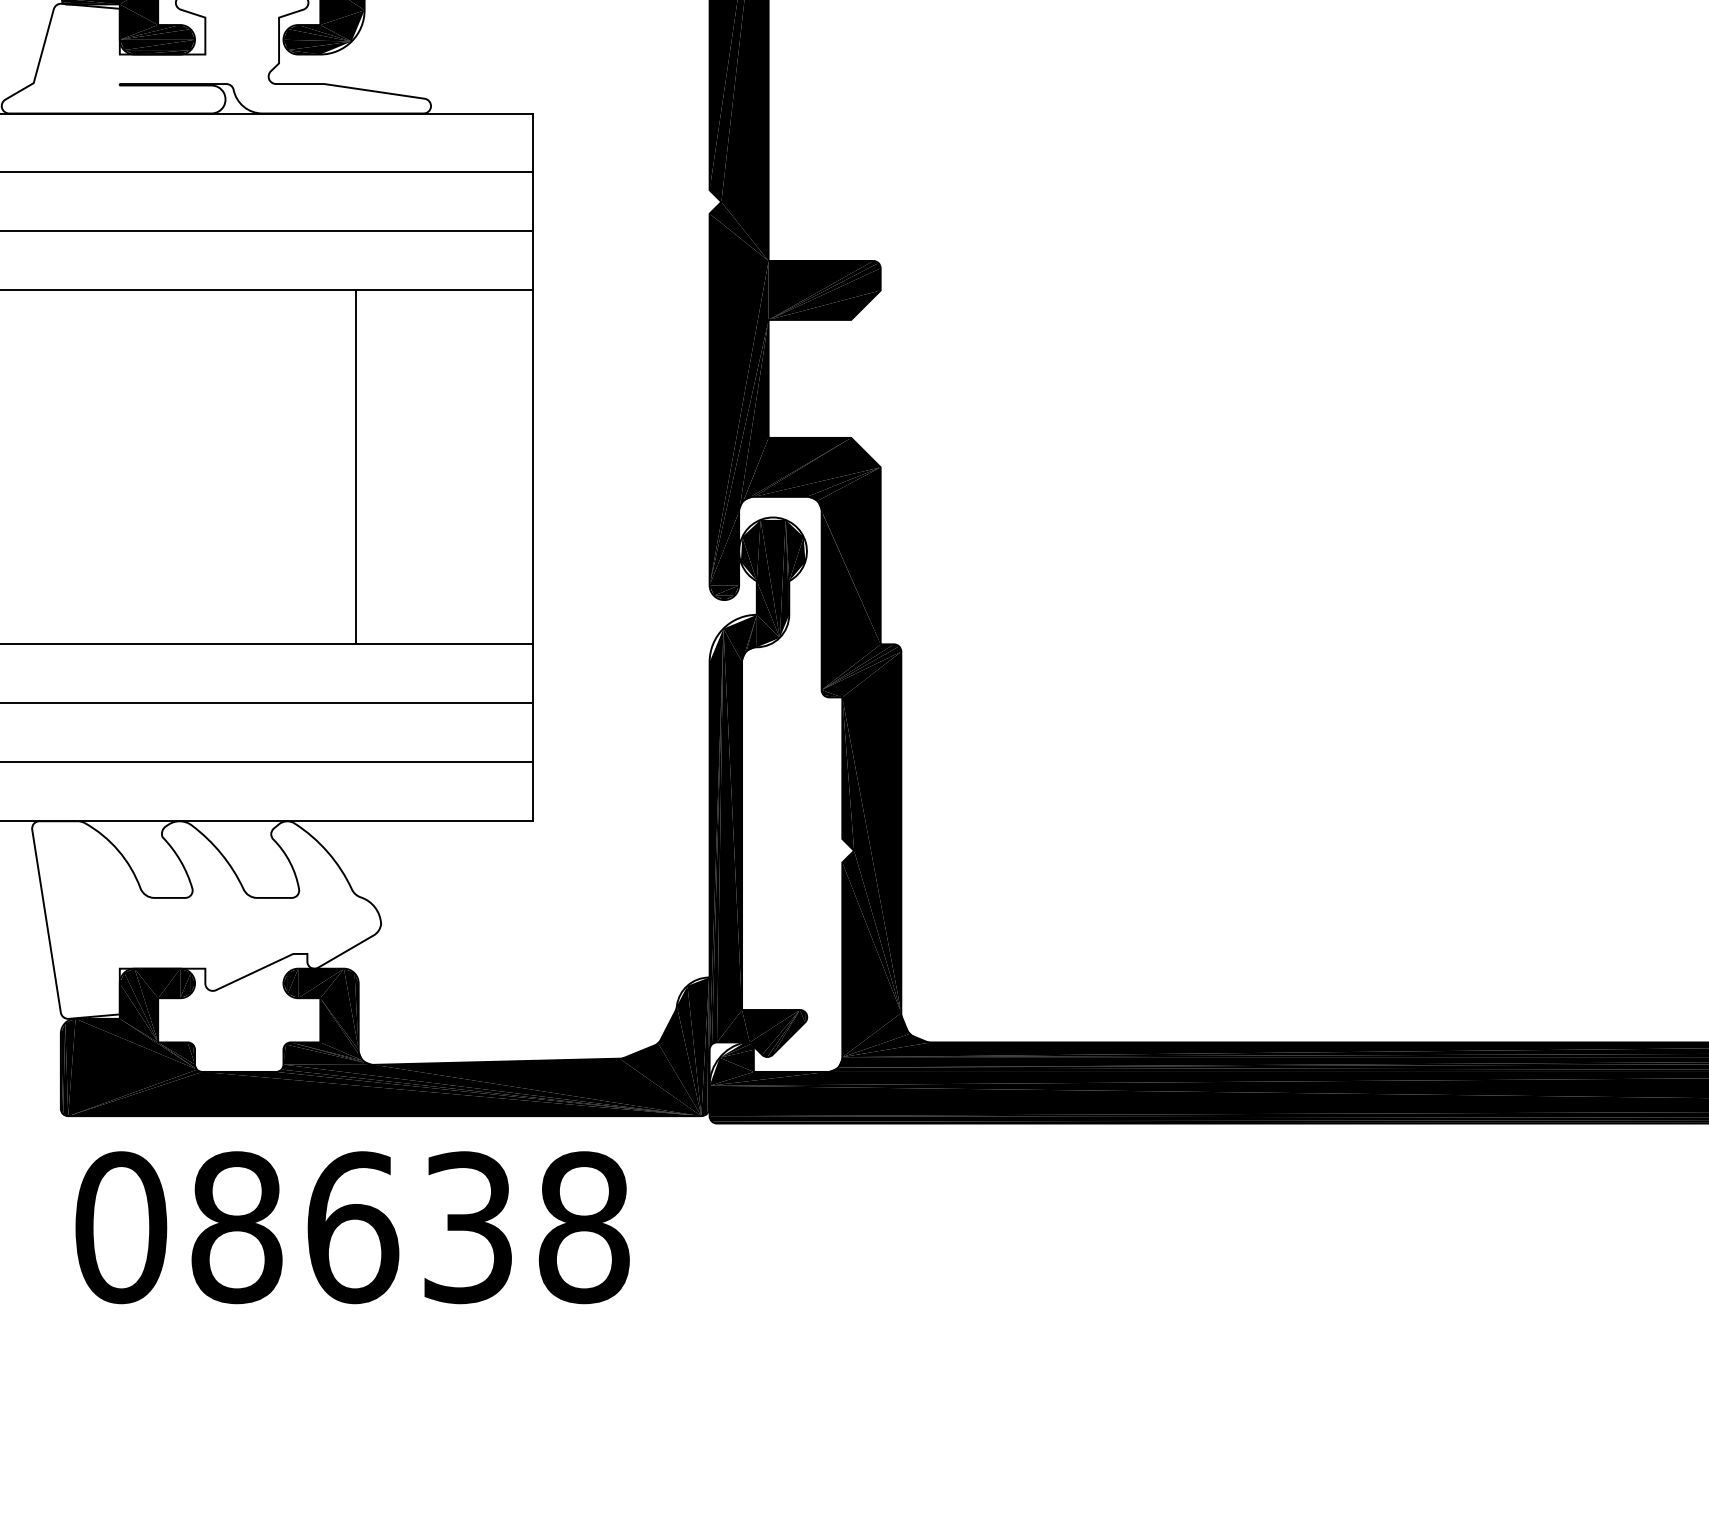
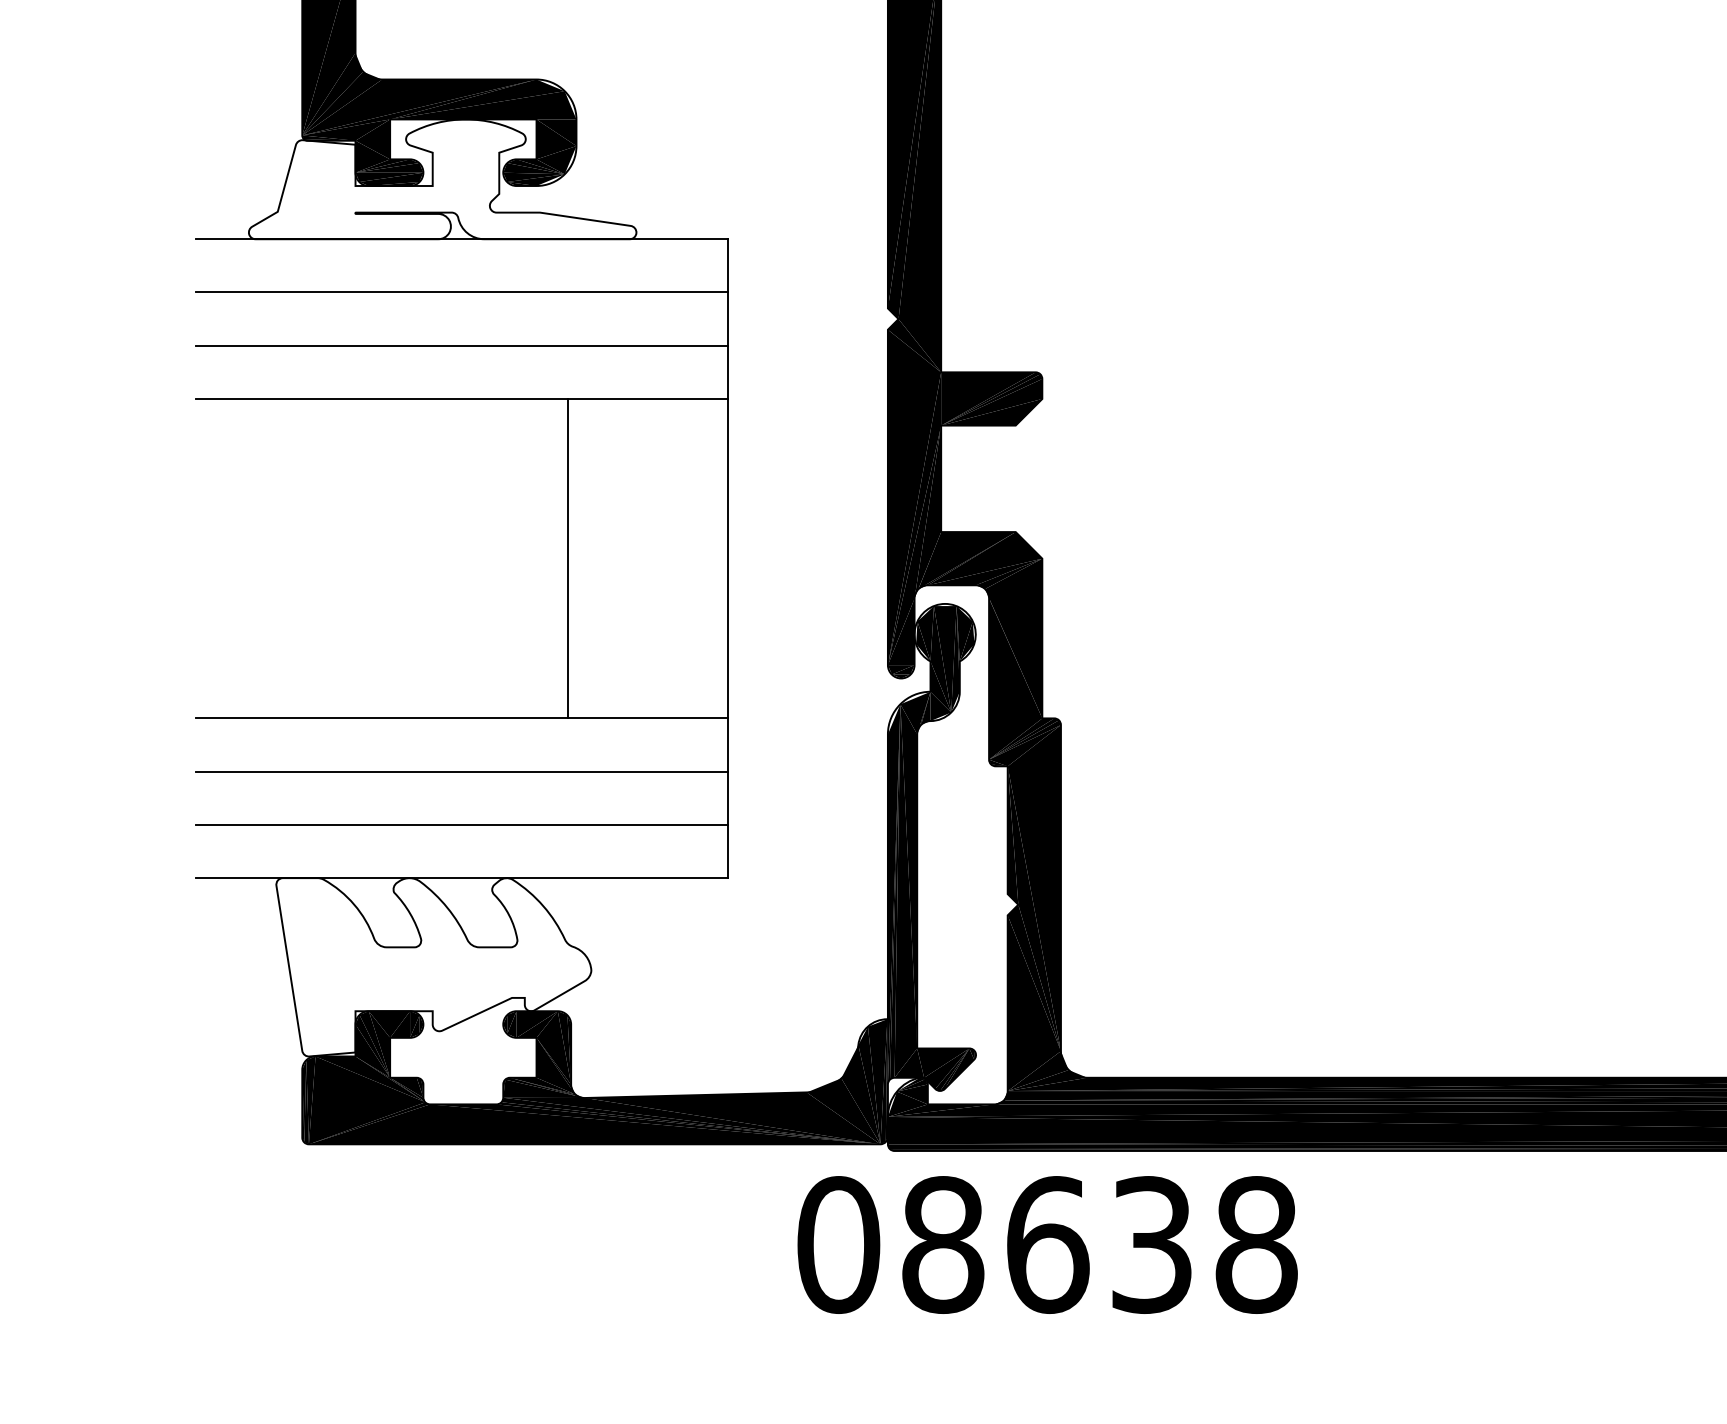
text: (352, 1227) -> (1047, 1244), moved

